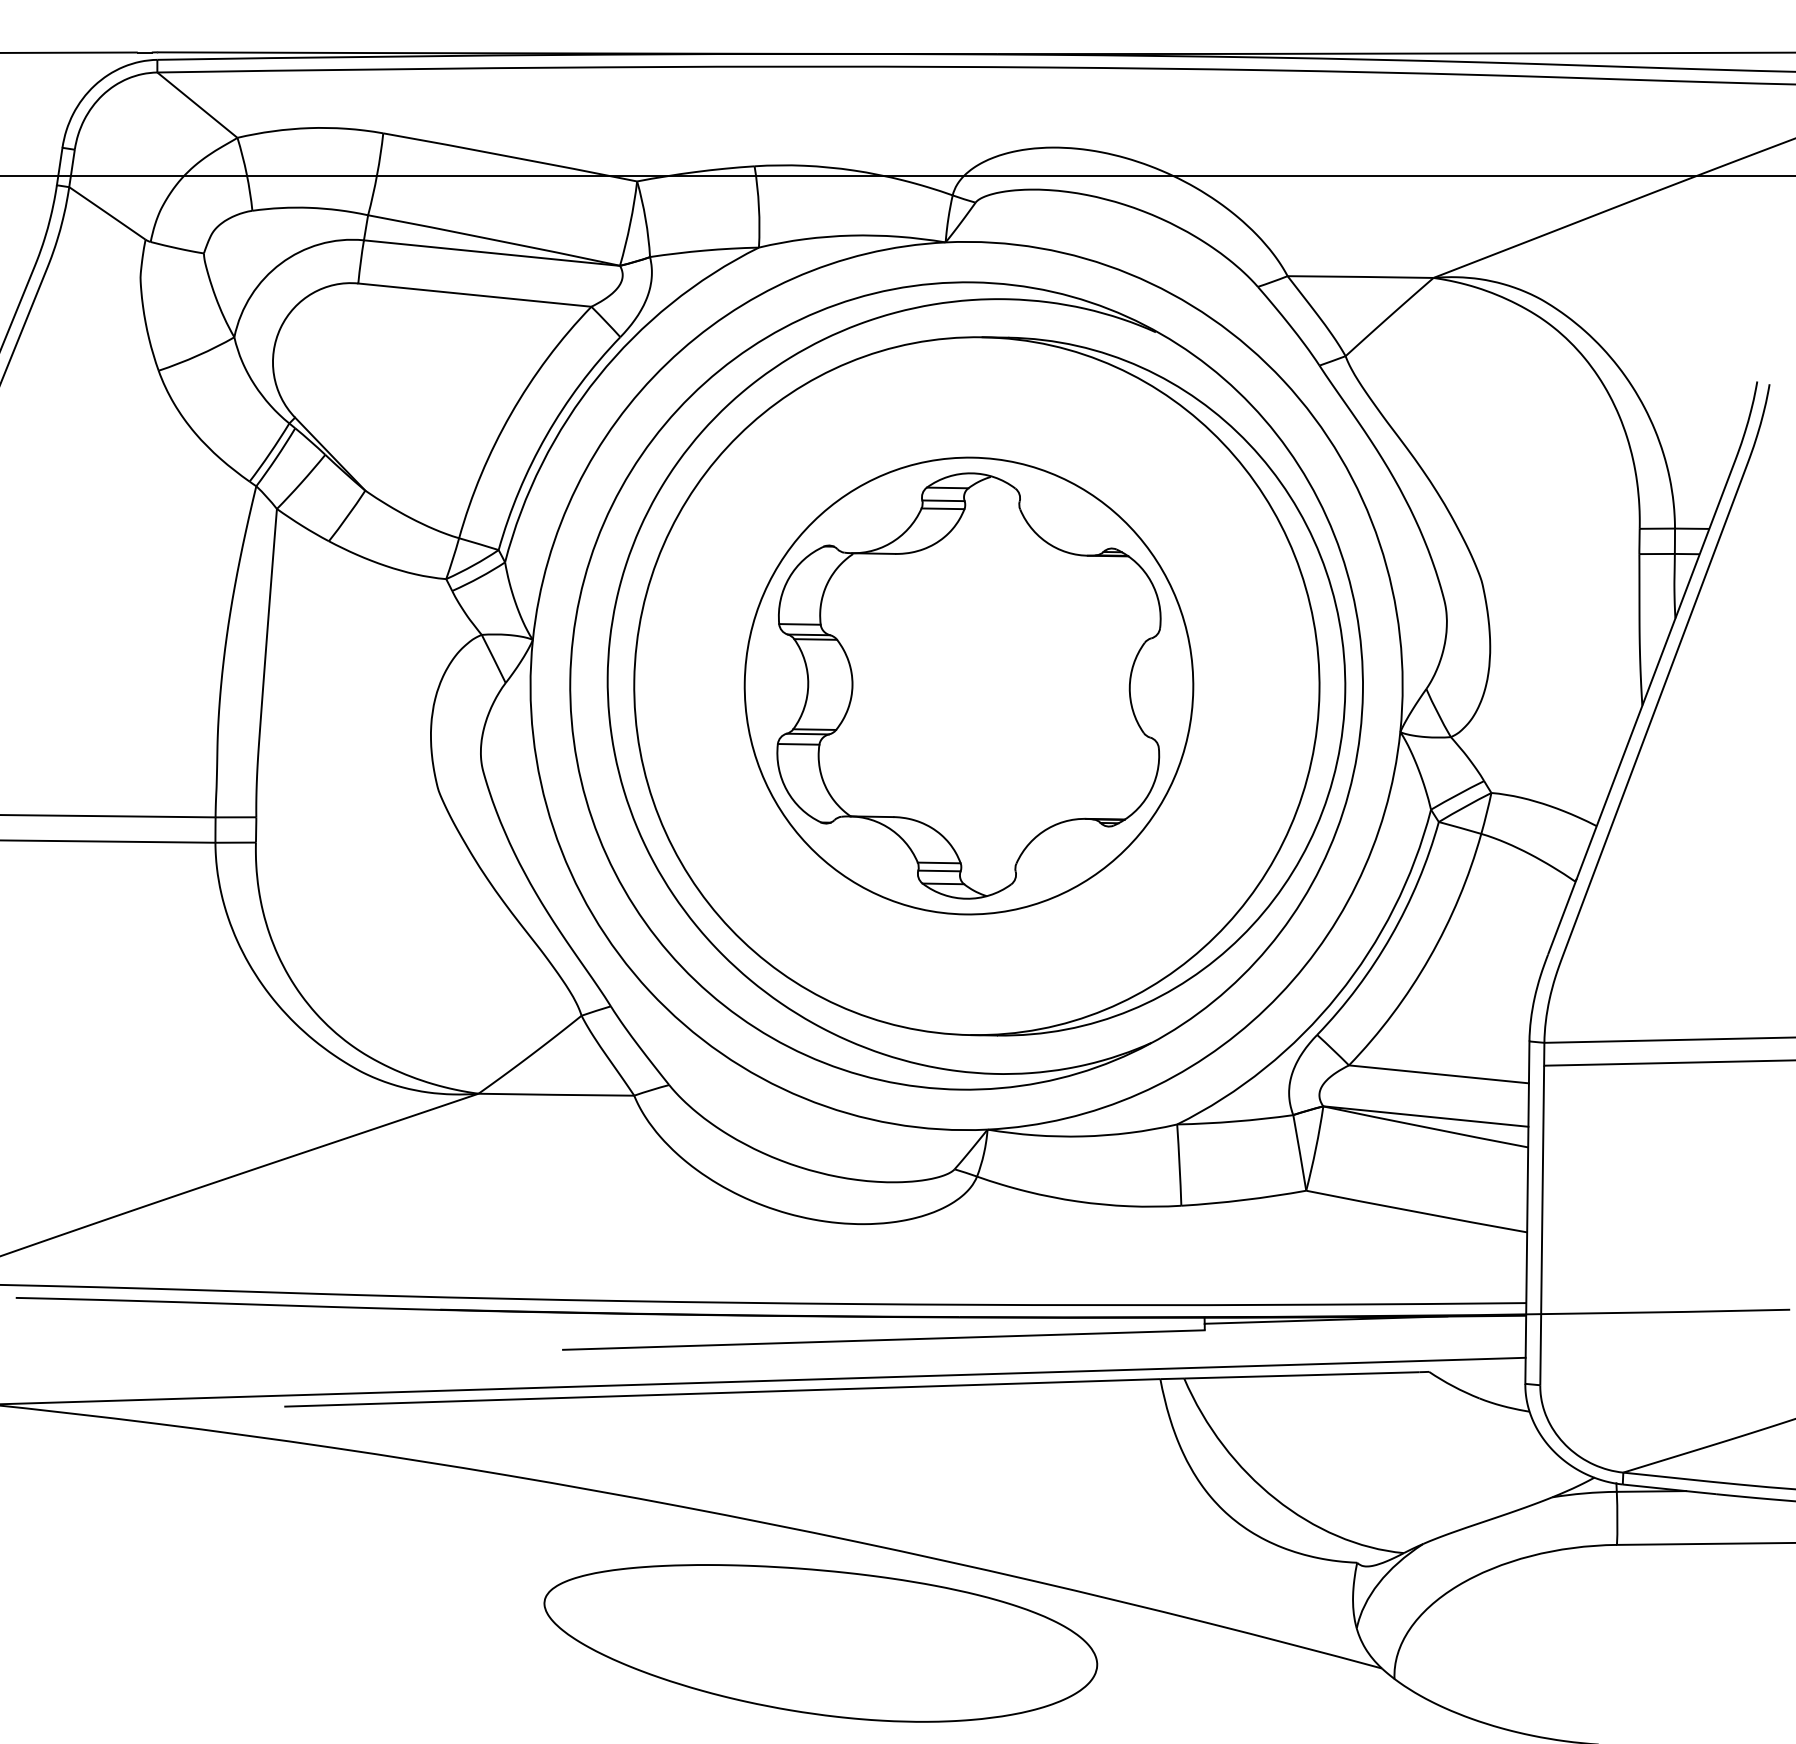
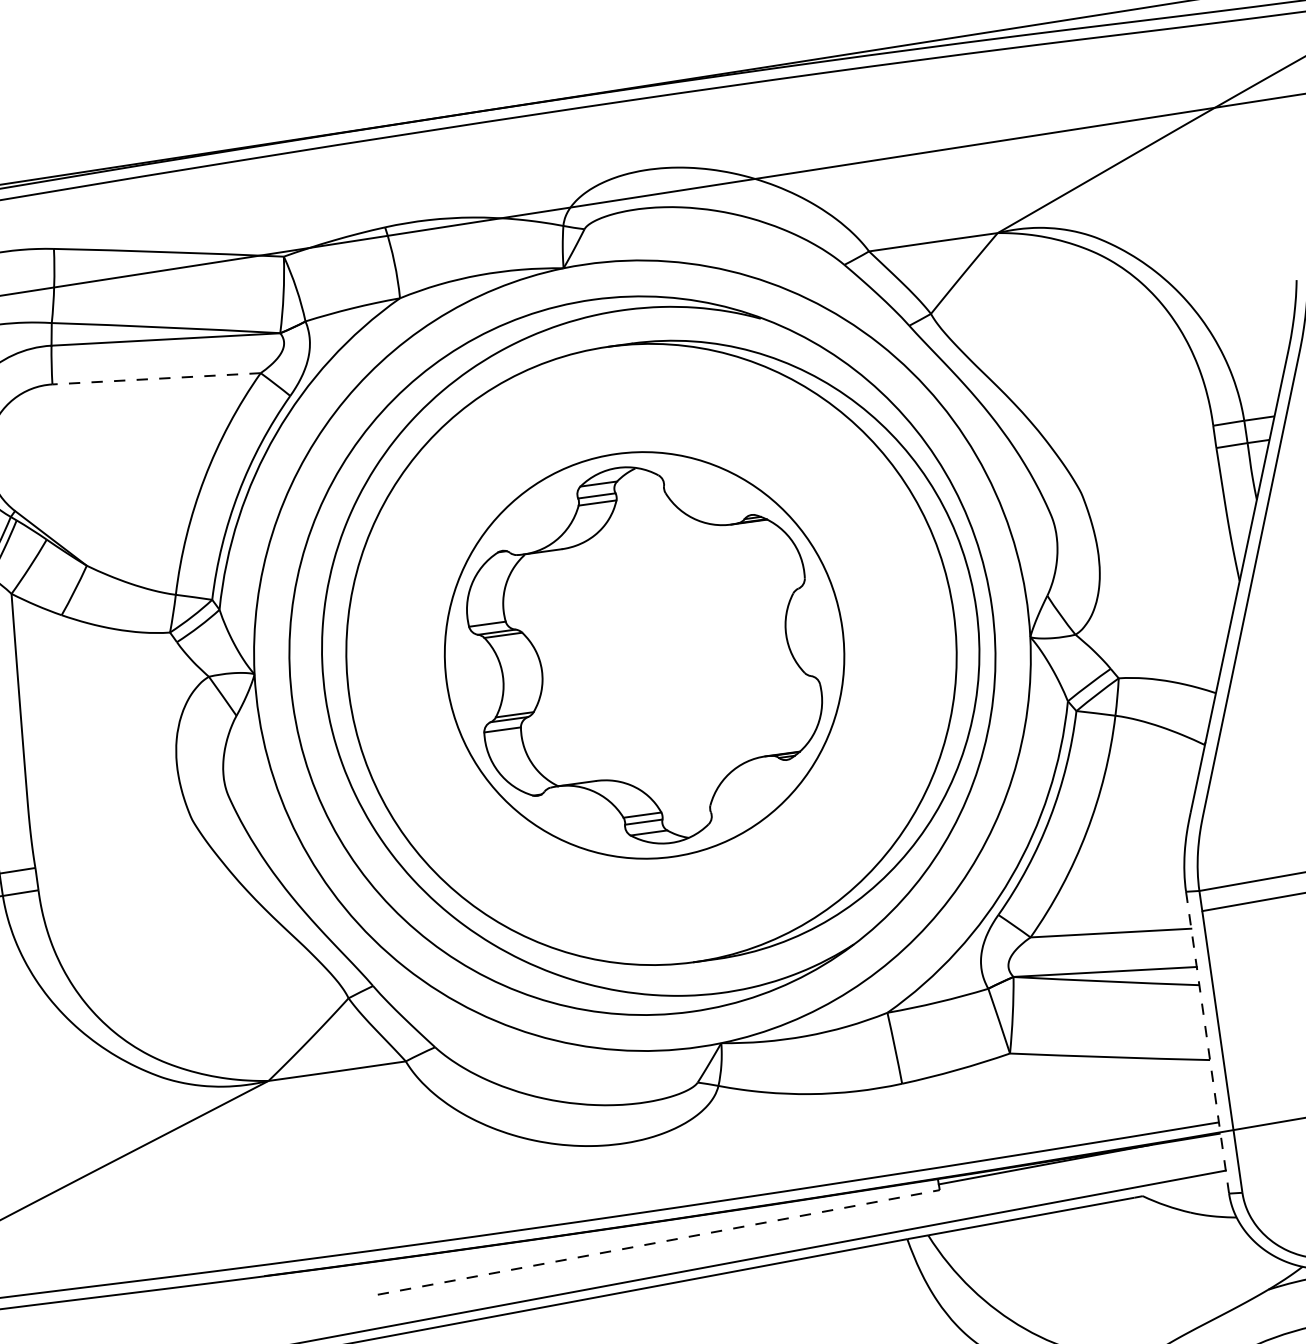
line: (474, 295) -> (156, 379), solid -> dashed
line: (1527, 1213) -> (1207, 1043), solid -> dashed
line: (884, 1340) -> (659, 1242), solid -> dashed

